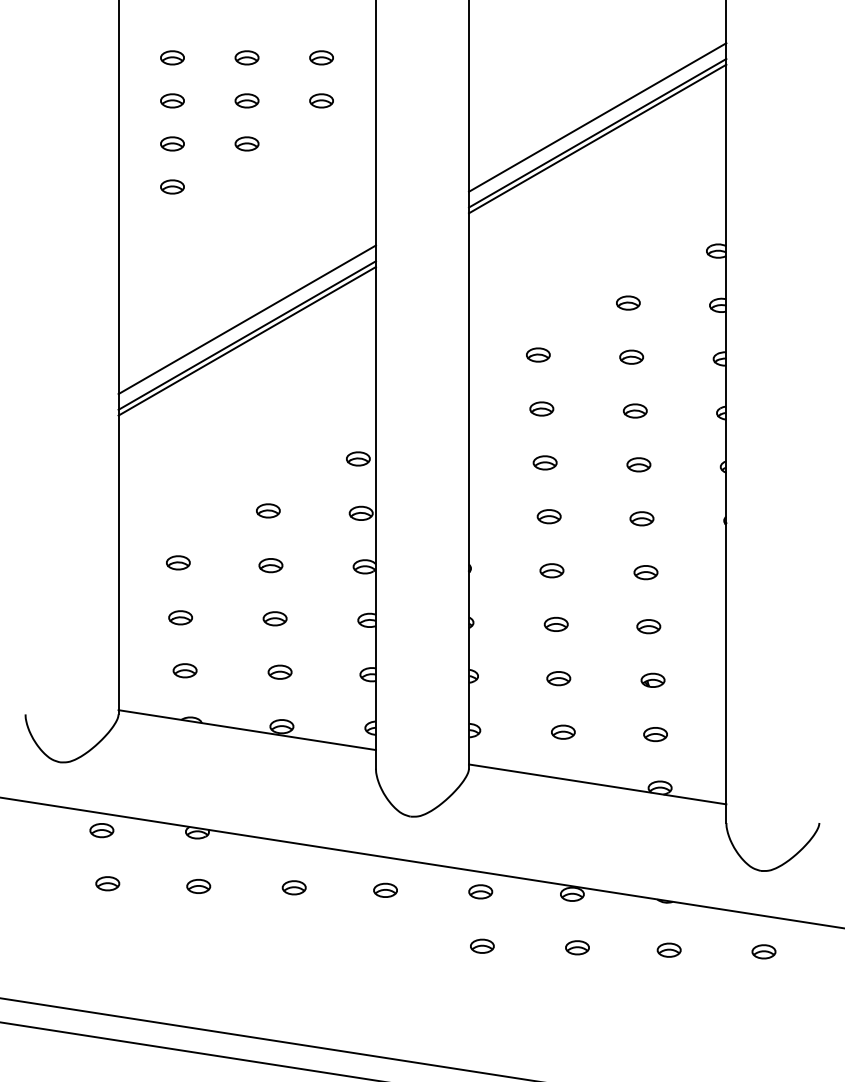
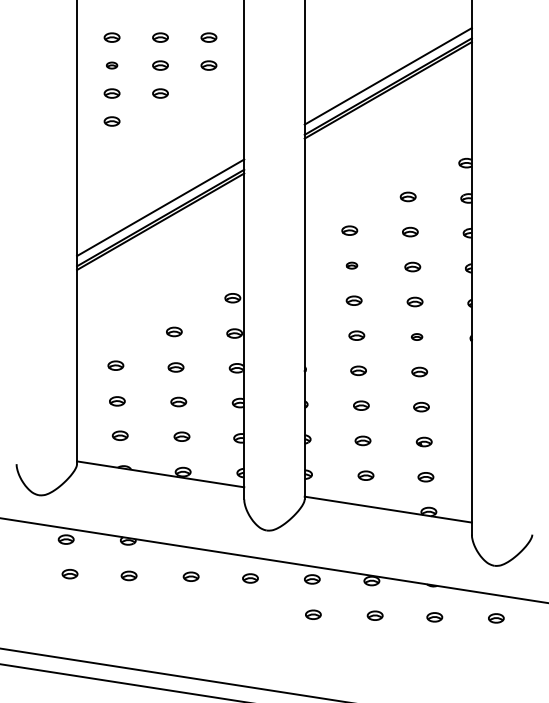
part: (171, 100) -> (111, 65), size x0.7
part: (541, 408) -> (351, 265), size x0.7
part: (641, 517) -> (416, 336), size x0.7

